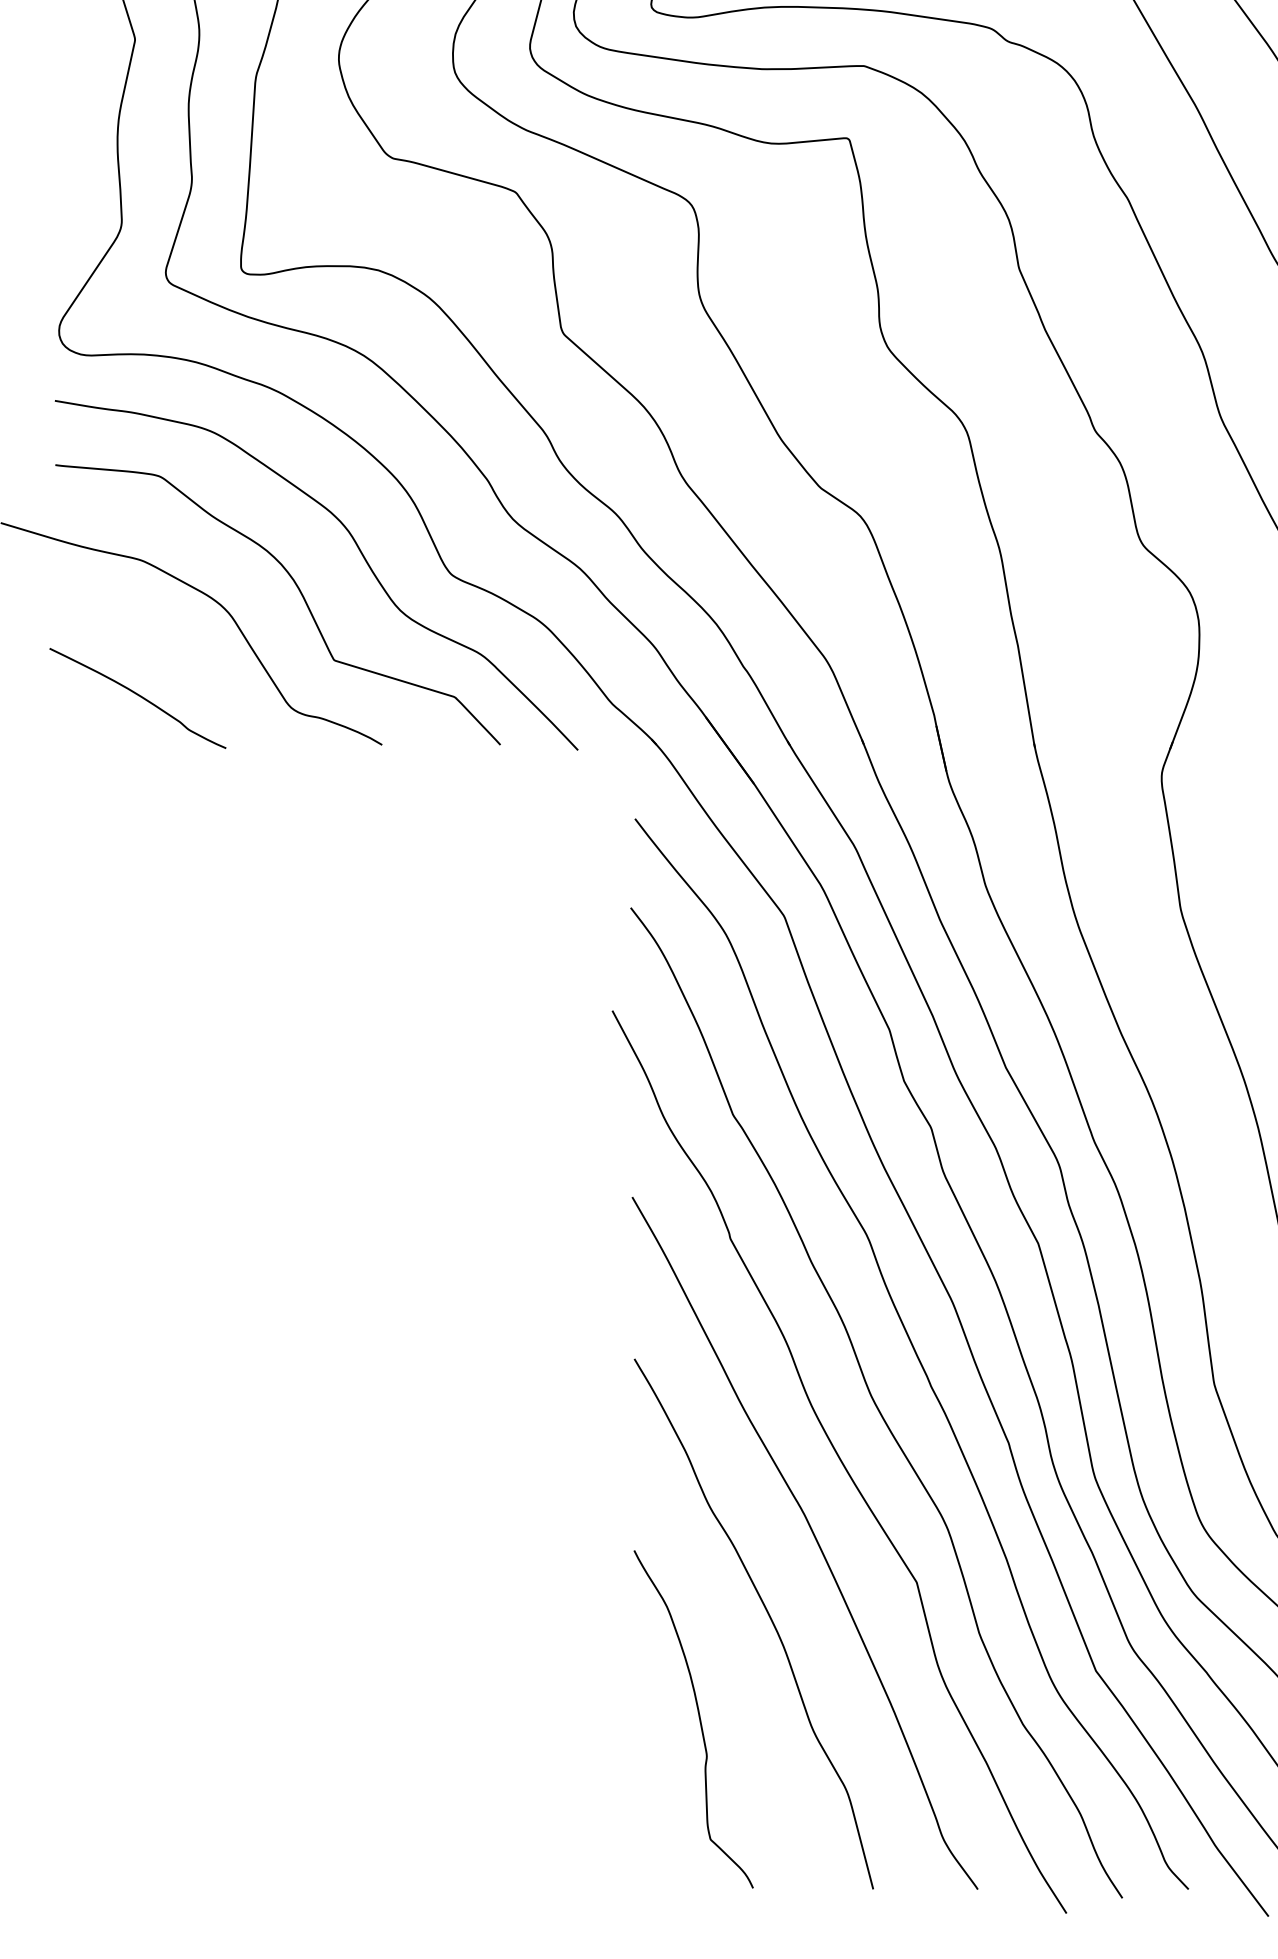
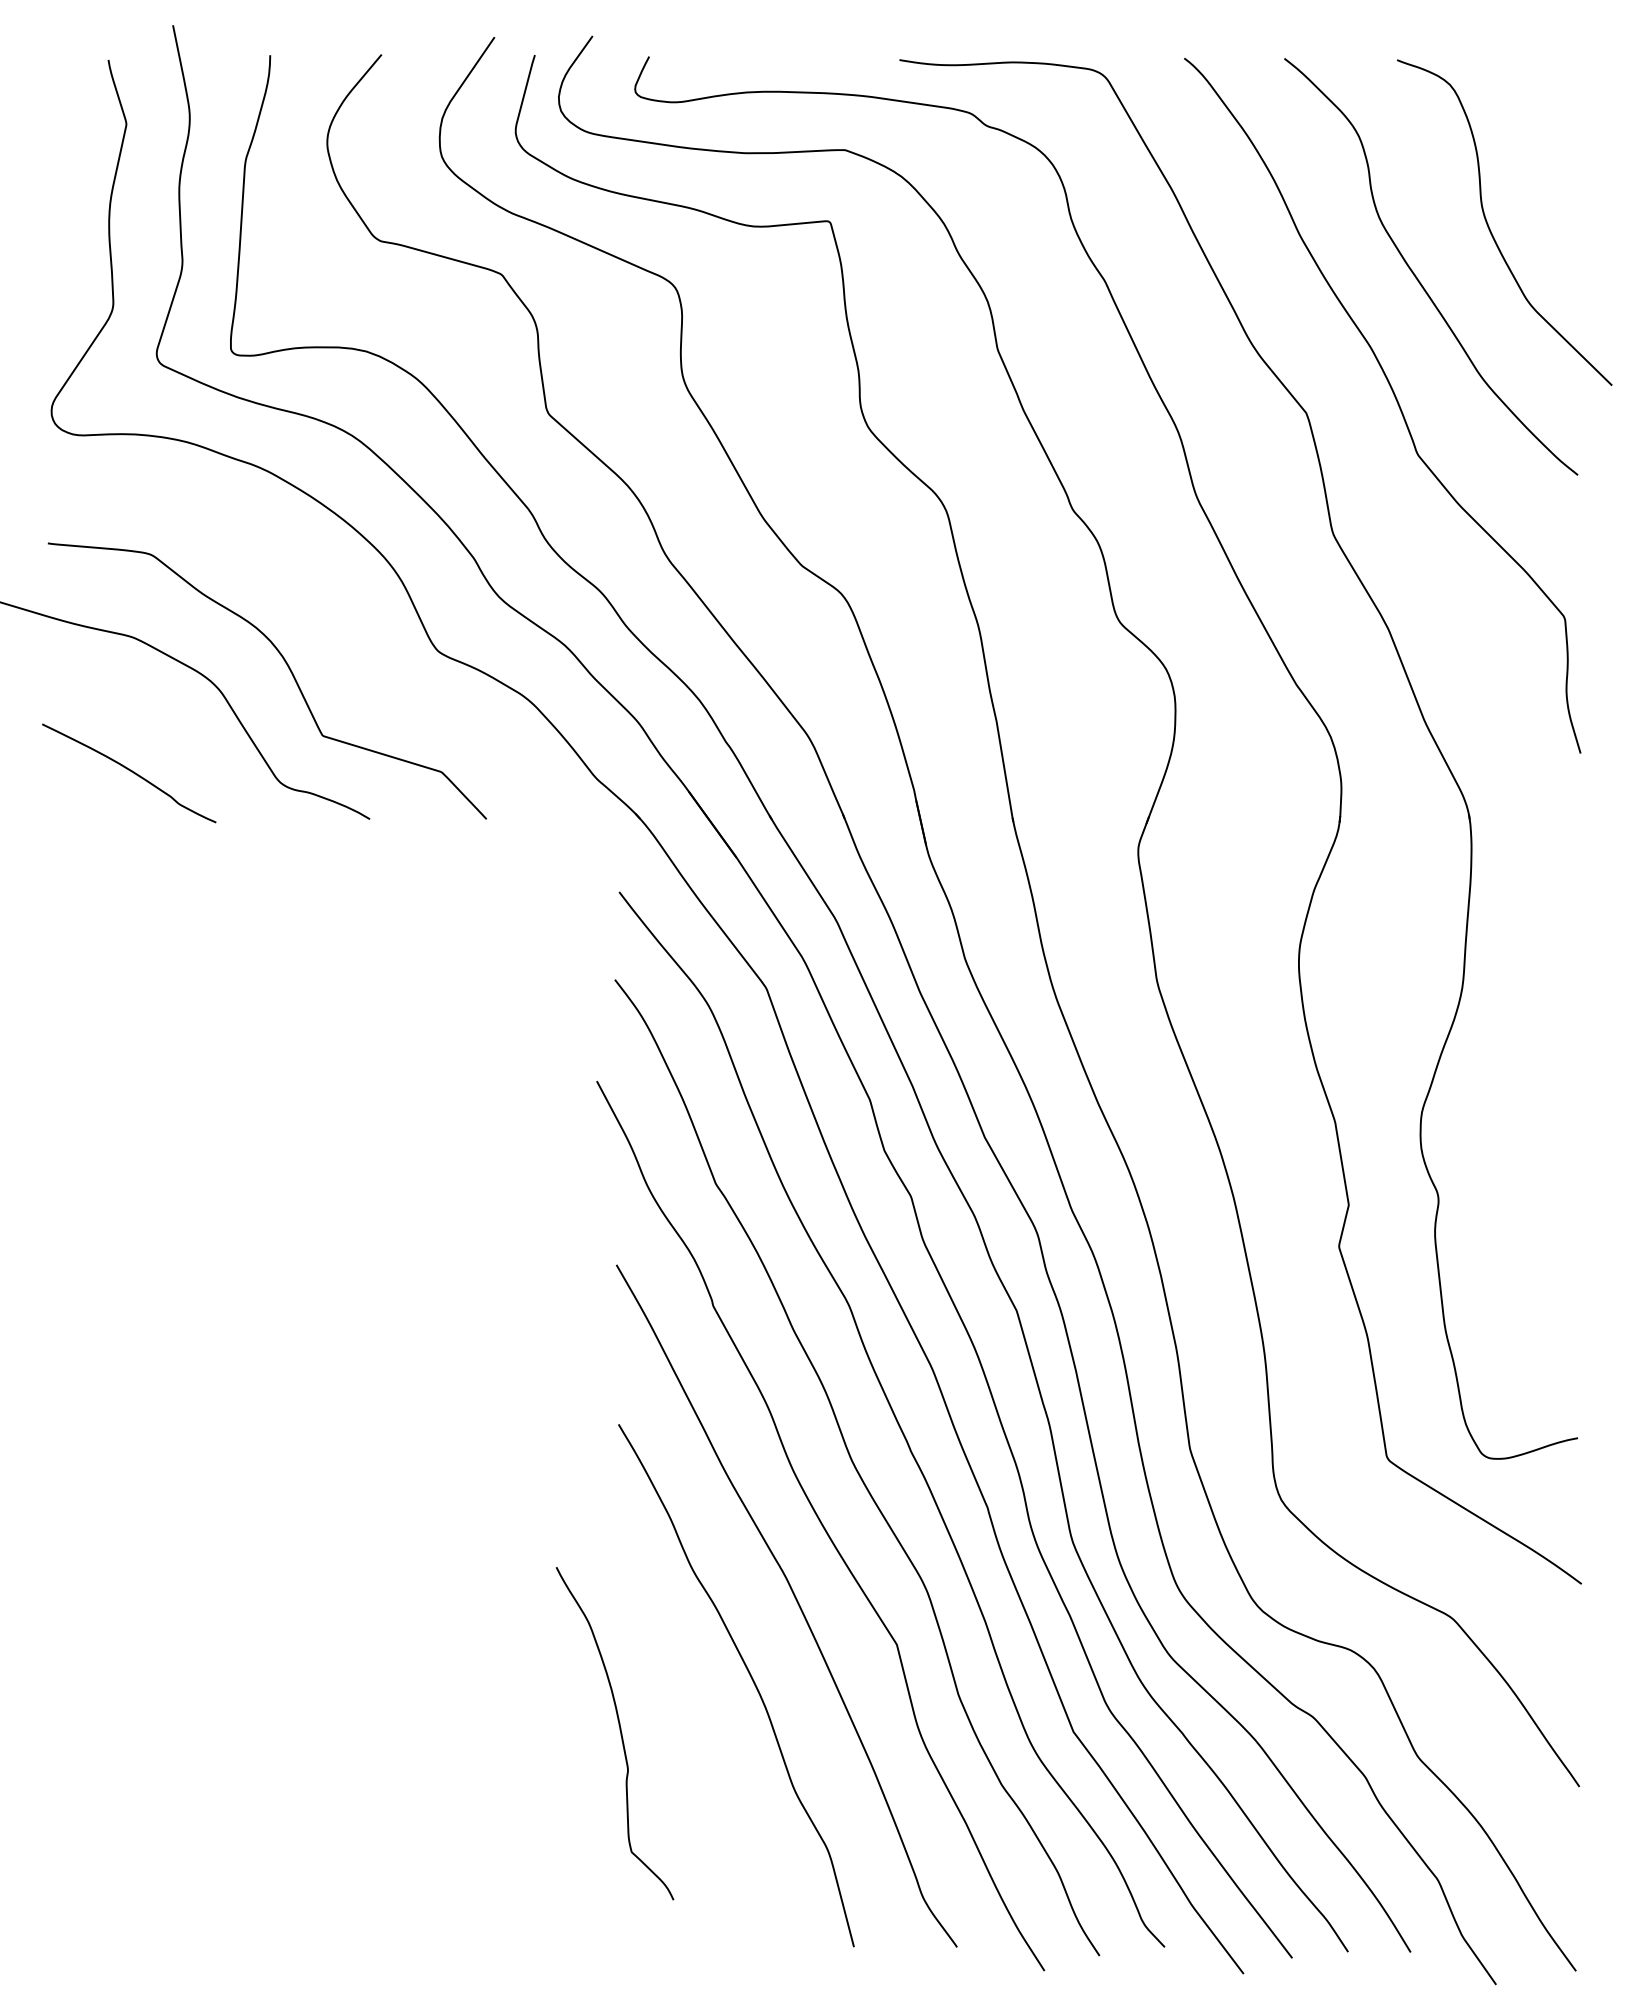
curve: (360, 553) -> (348, 630), removed
curve: (698, 1716) -> (619, 1730), moved

